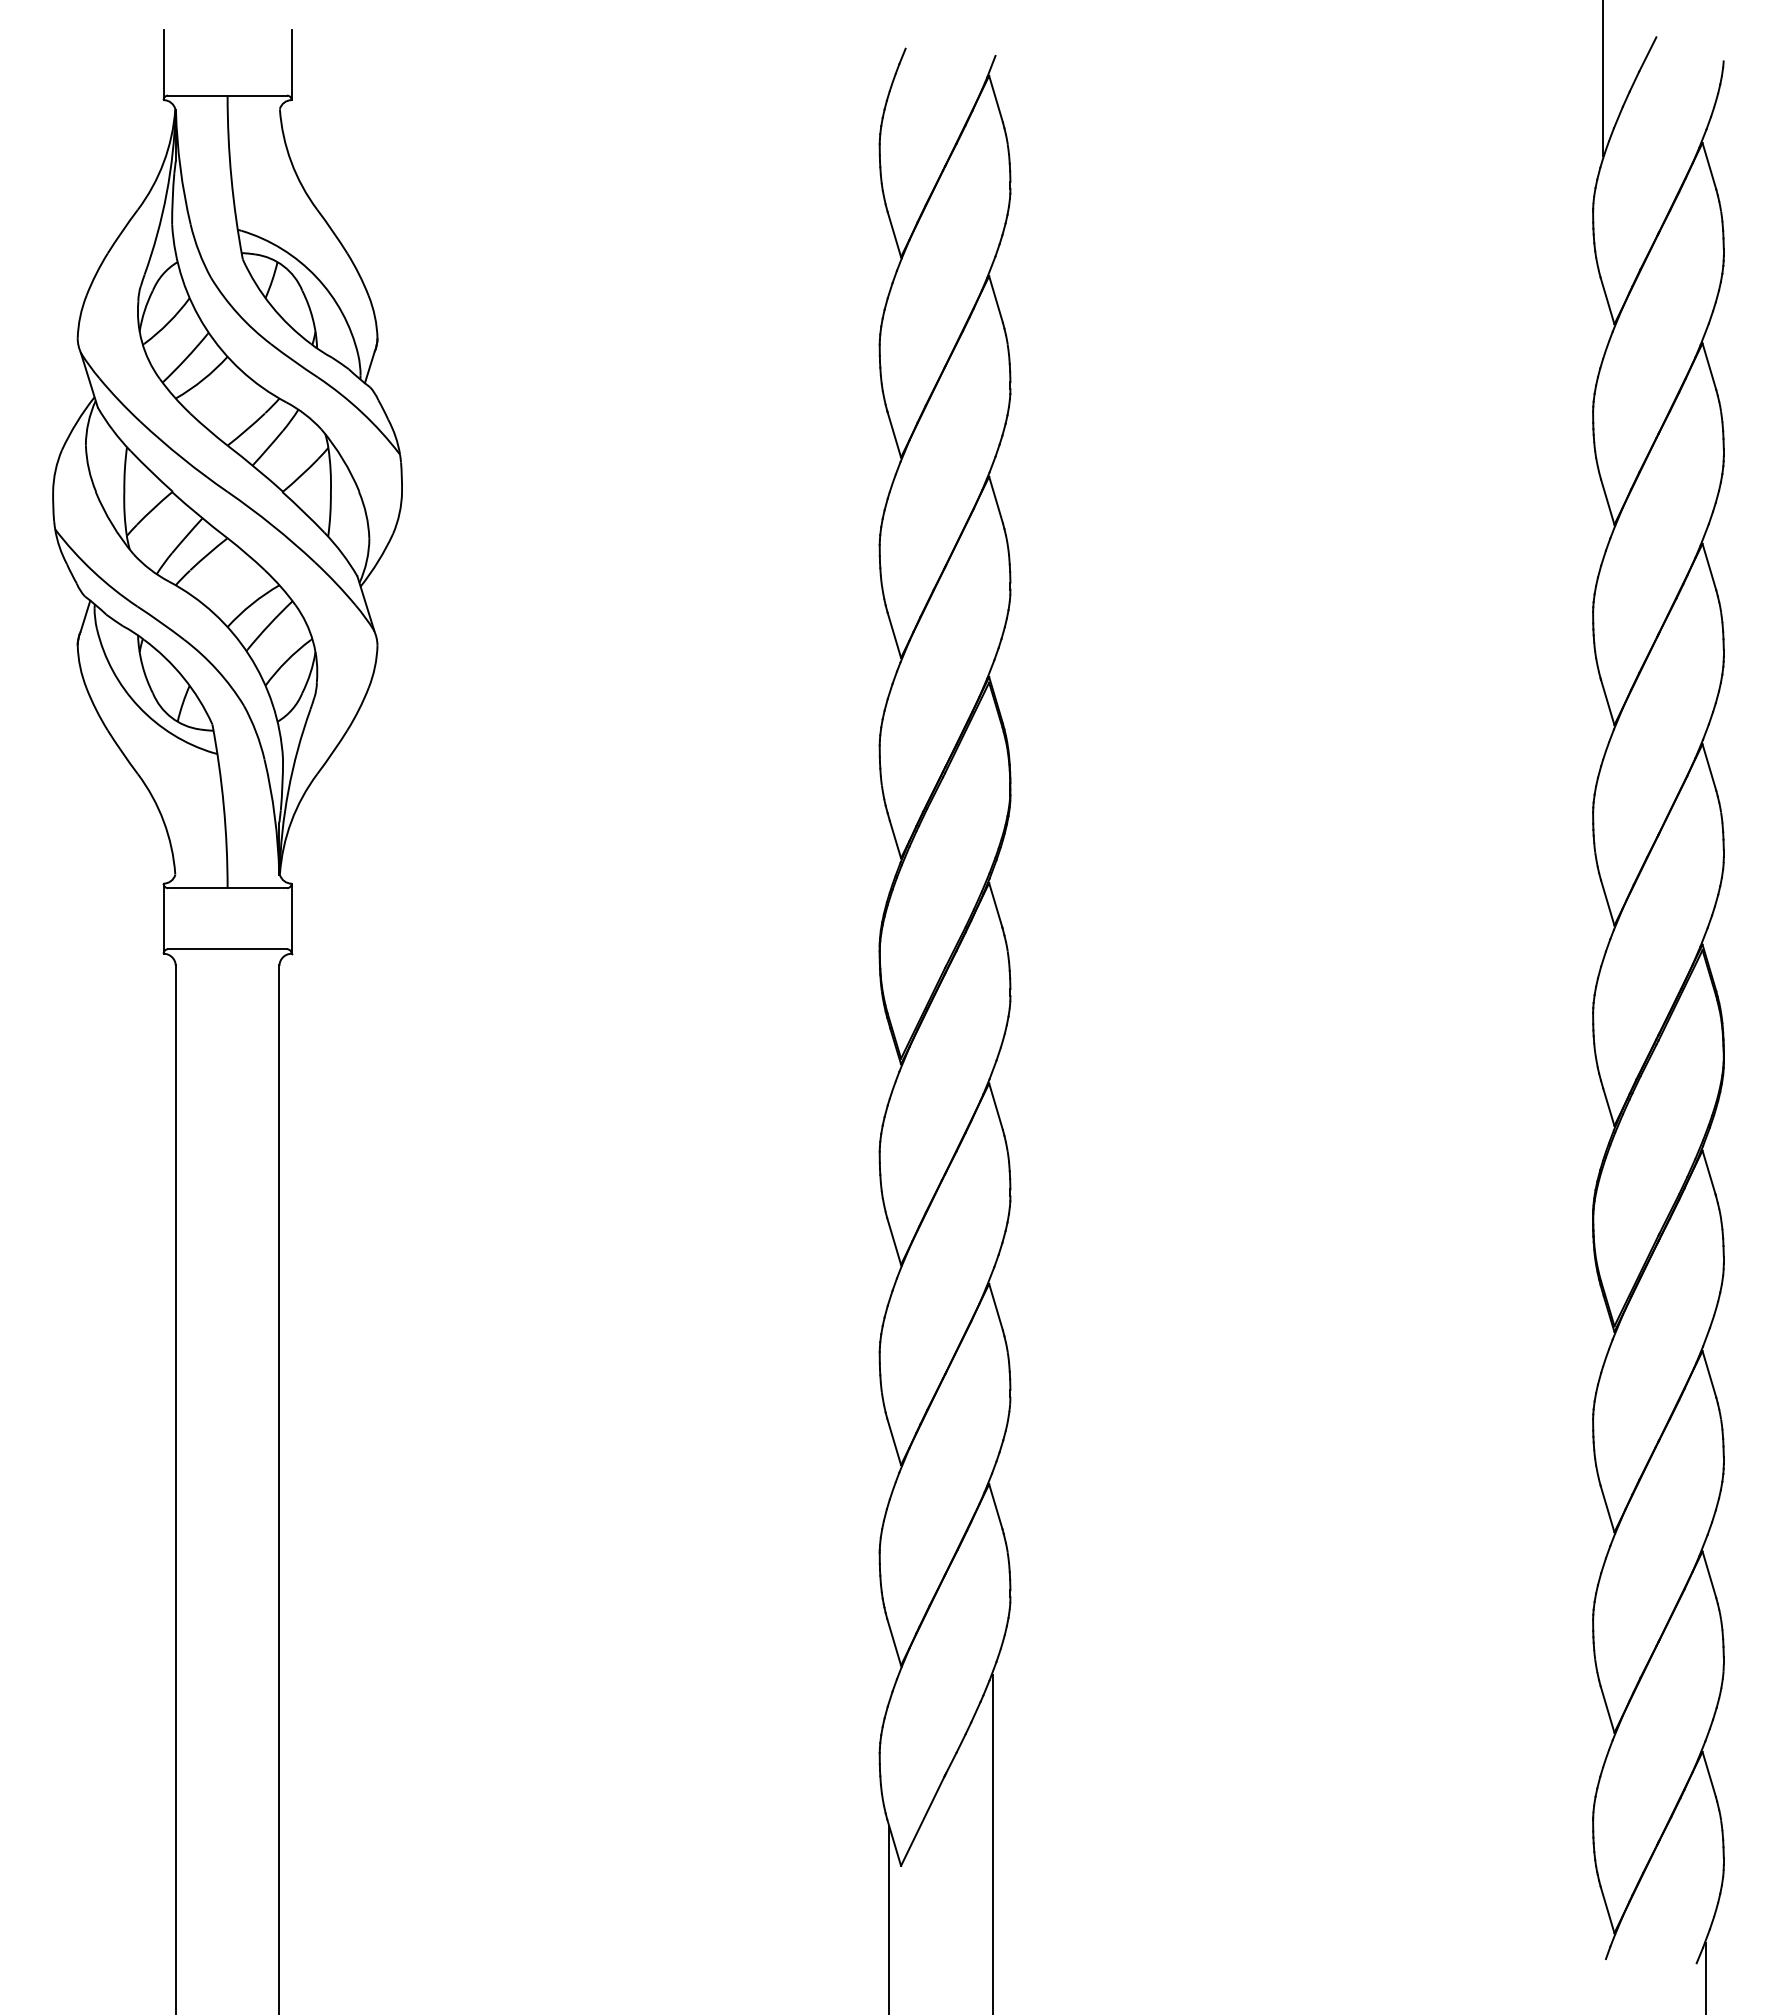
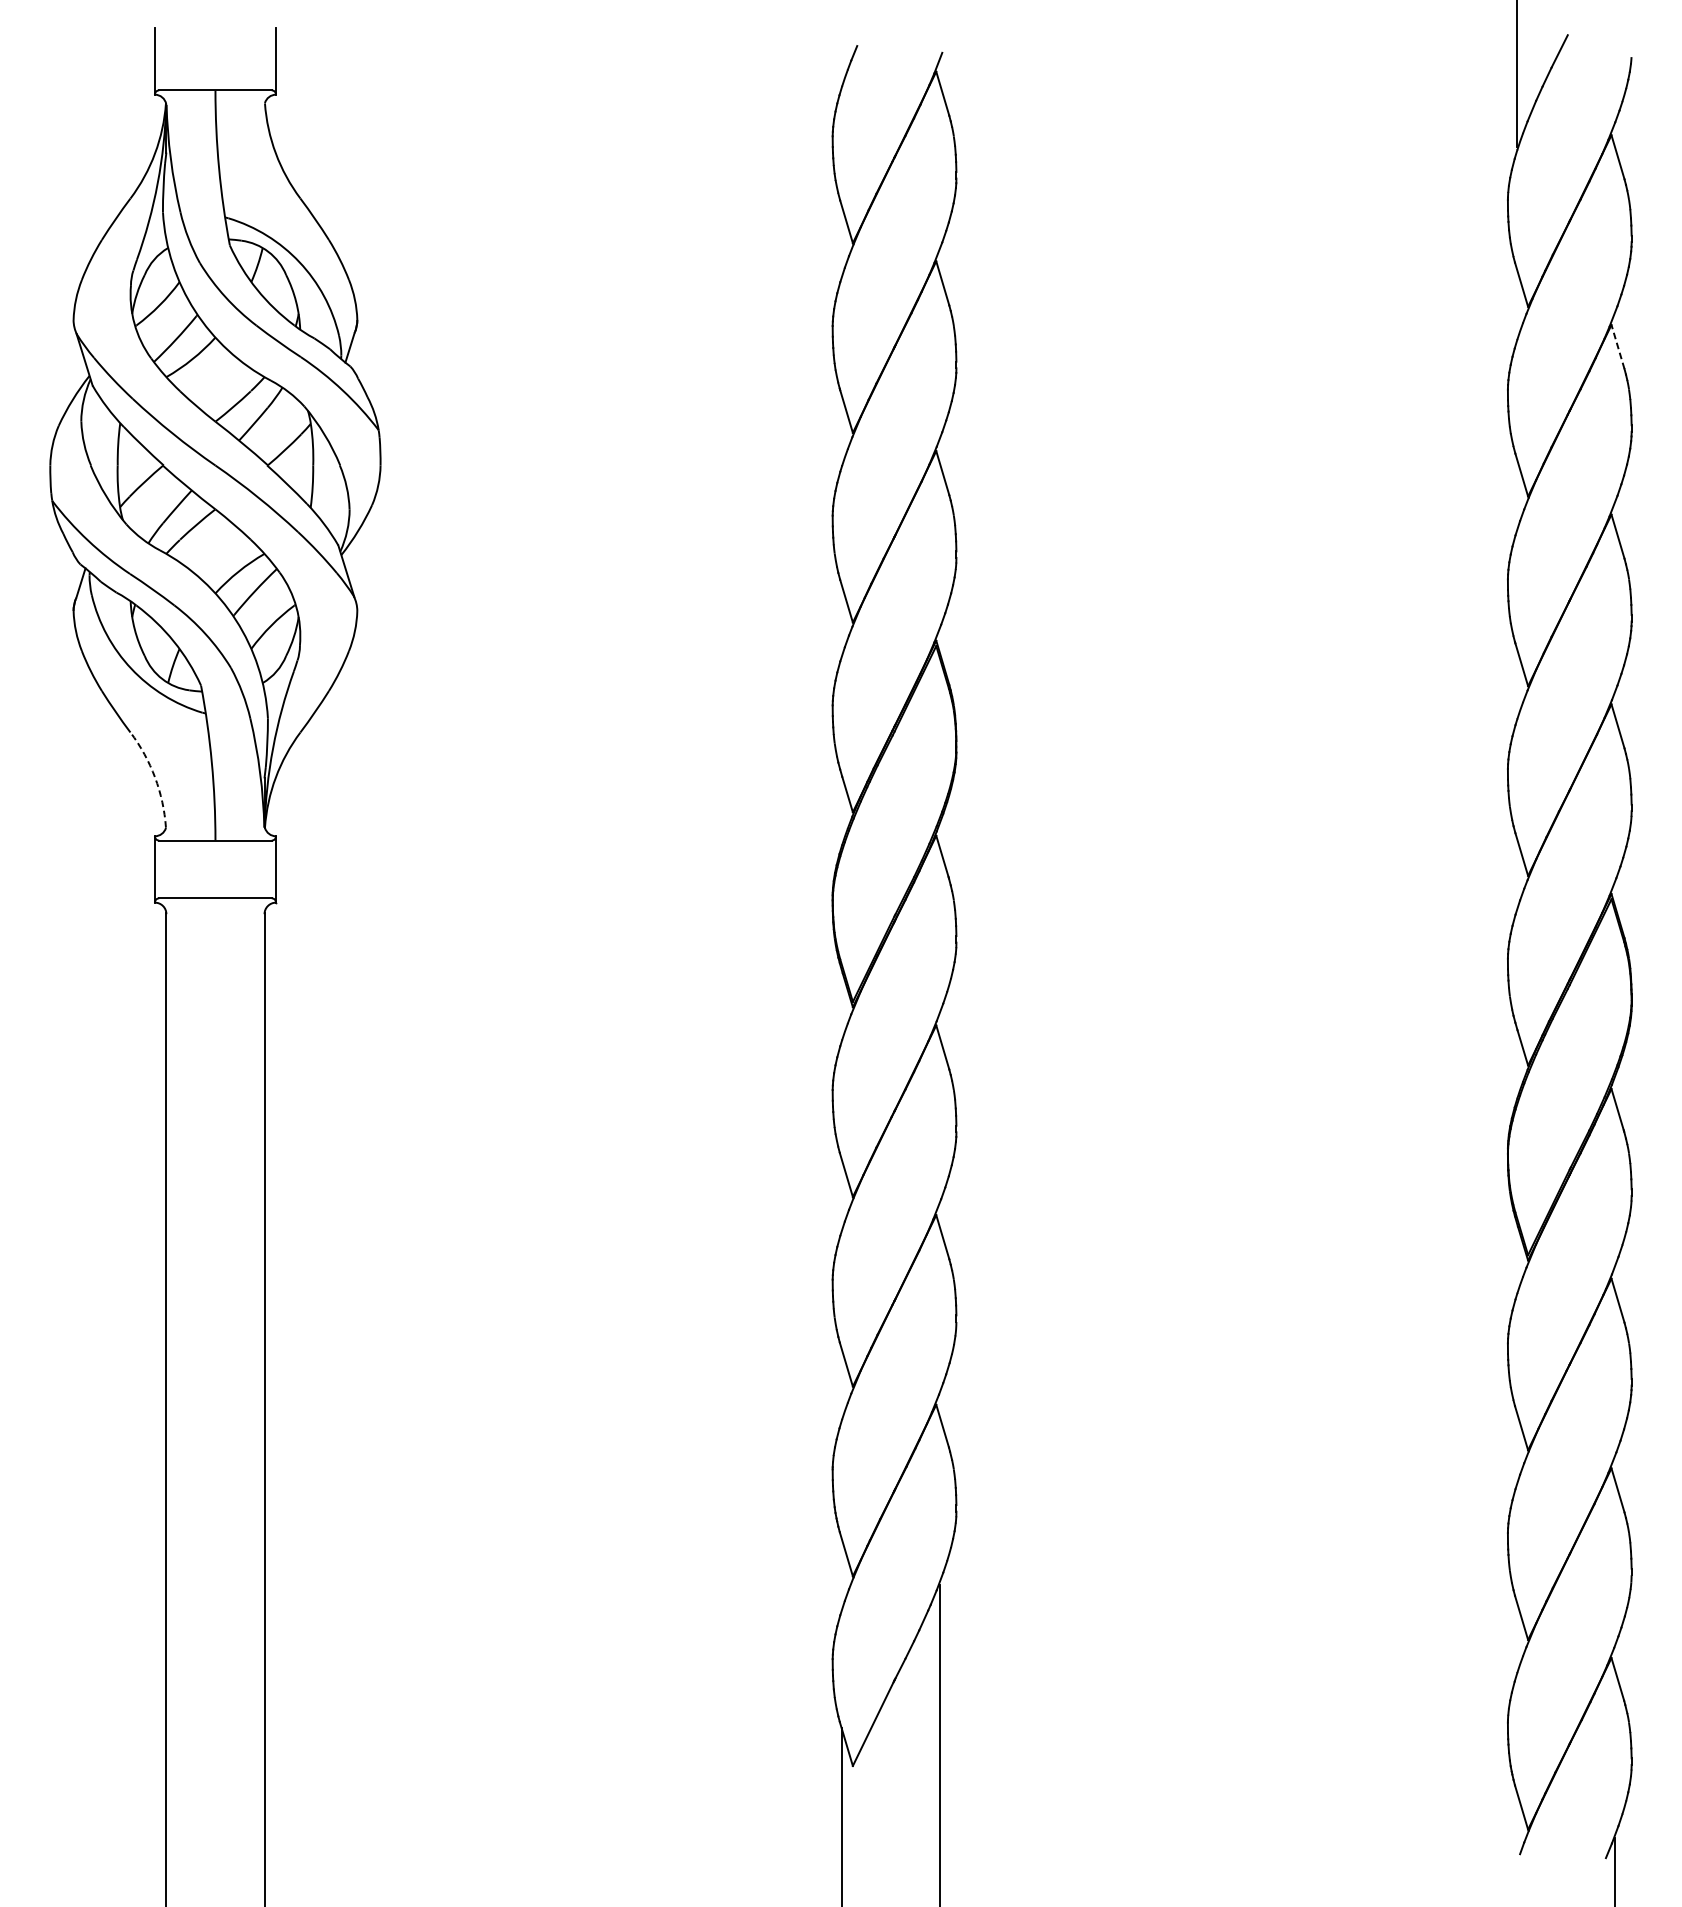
line: (1709, 366) -> (1618, 346), solid -> dashed
arc: (163, 821) -> (154, 777), solid -> dashed

